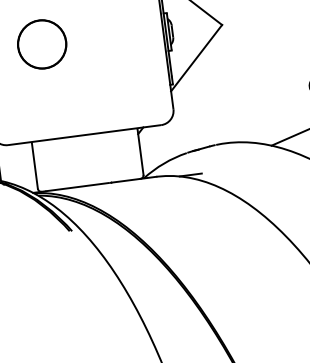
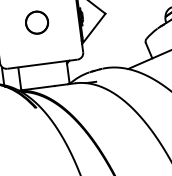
circle: (43, 44) -> (37, 22), moved

